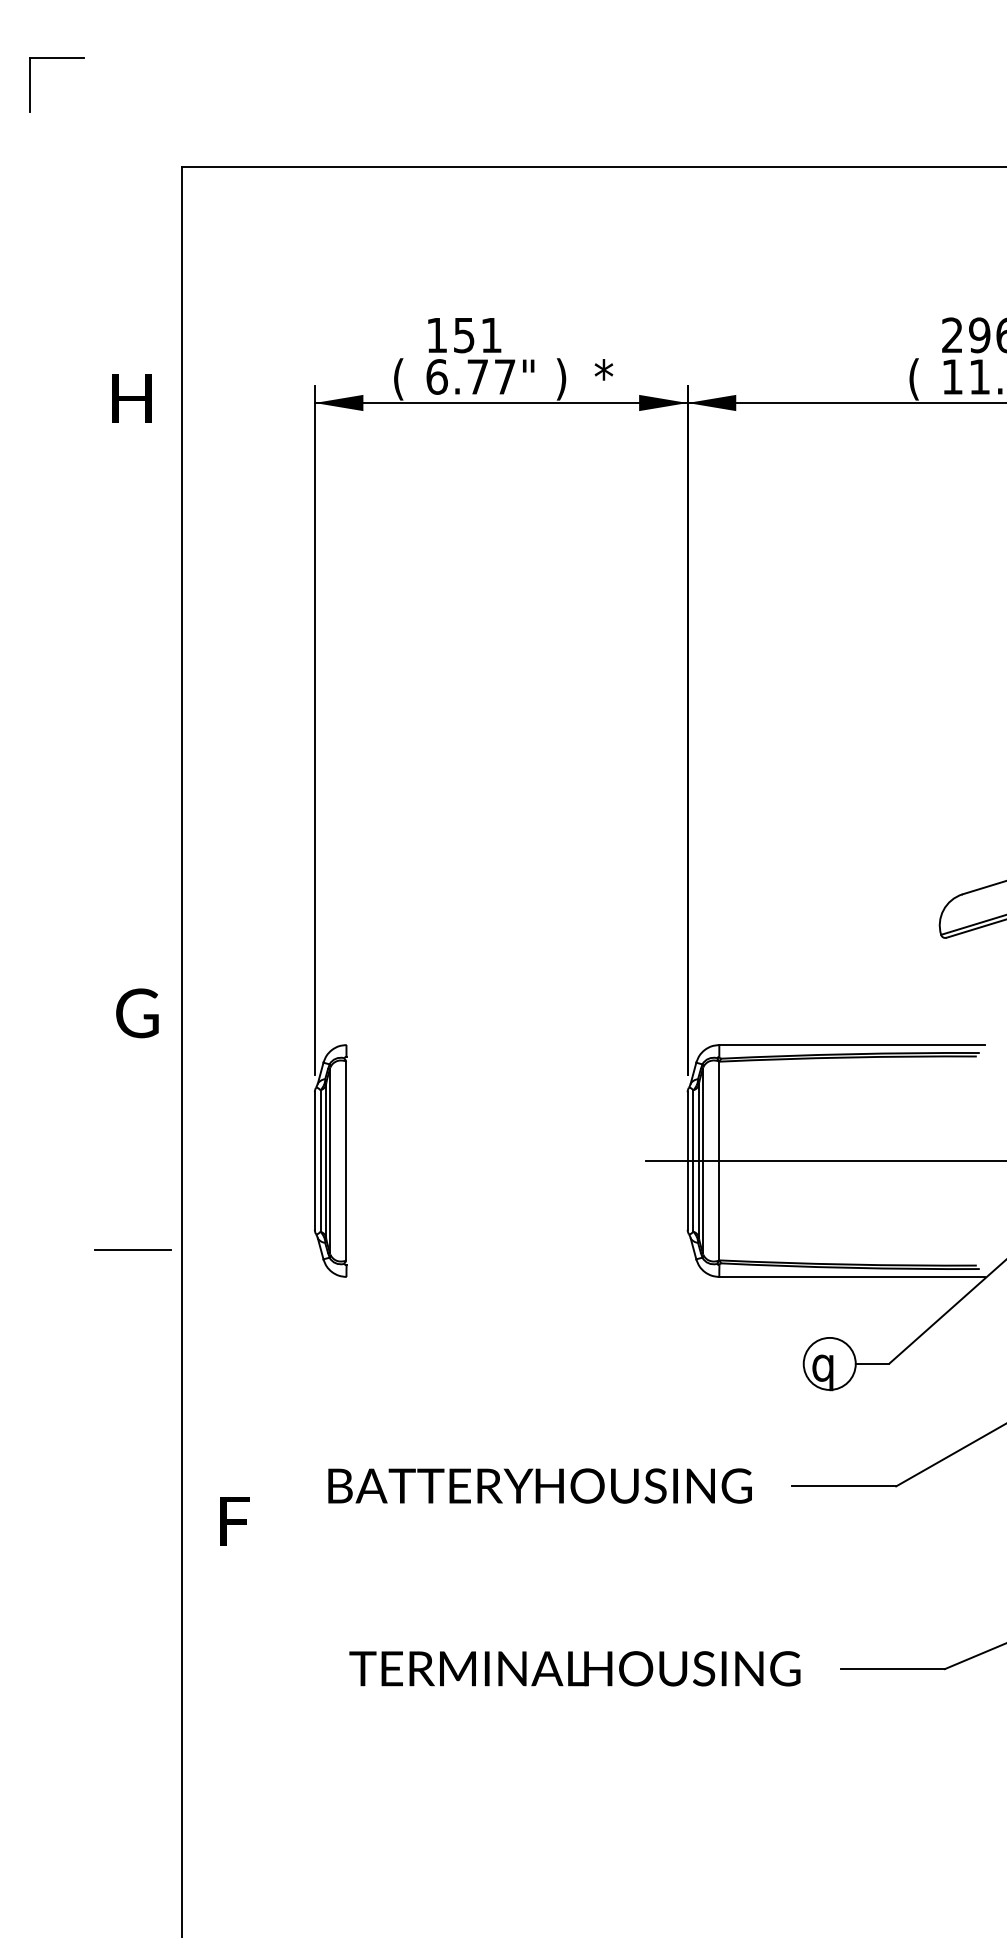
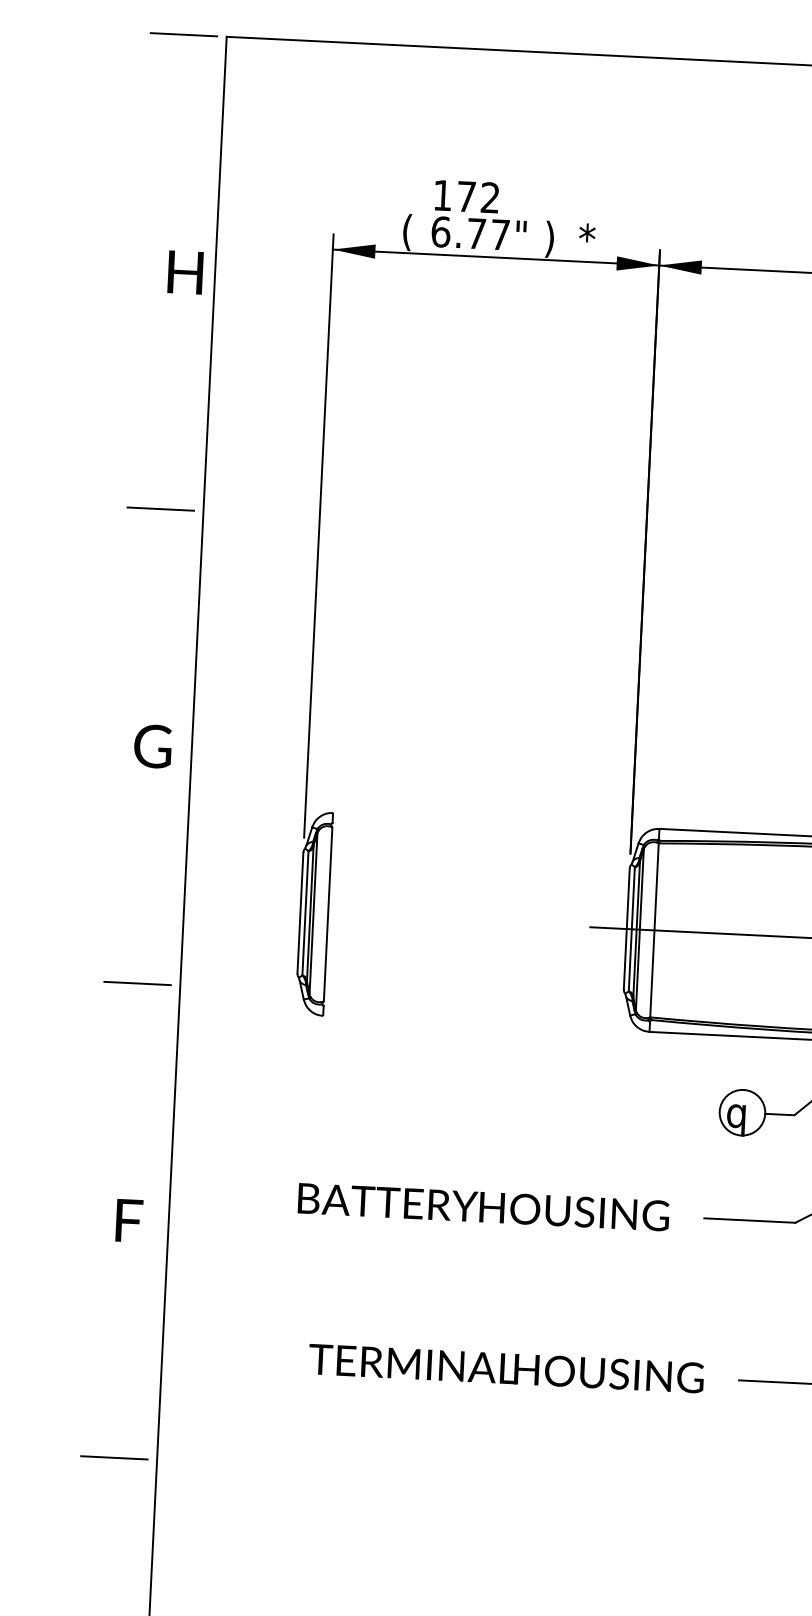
line: (133, 166) -> (184, 34), added
text: (477, 335) -> (478, 197), 151 -> 172
text: (131, 398) -> (184, 272), moved
line: (133, 708) -> (161, 509), added
text: (137, 1013) -> (152, 746), moved
text: (234, 1521) -> (128, 1220), moved
line: (133, 1792) -> (114, 1458), added

